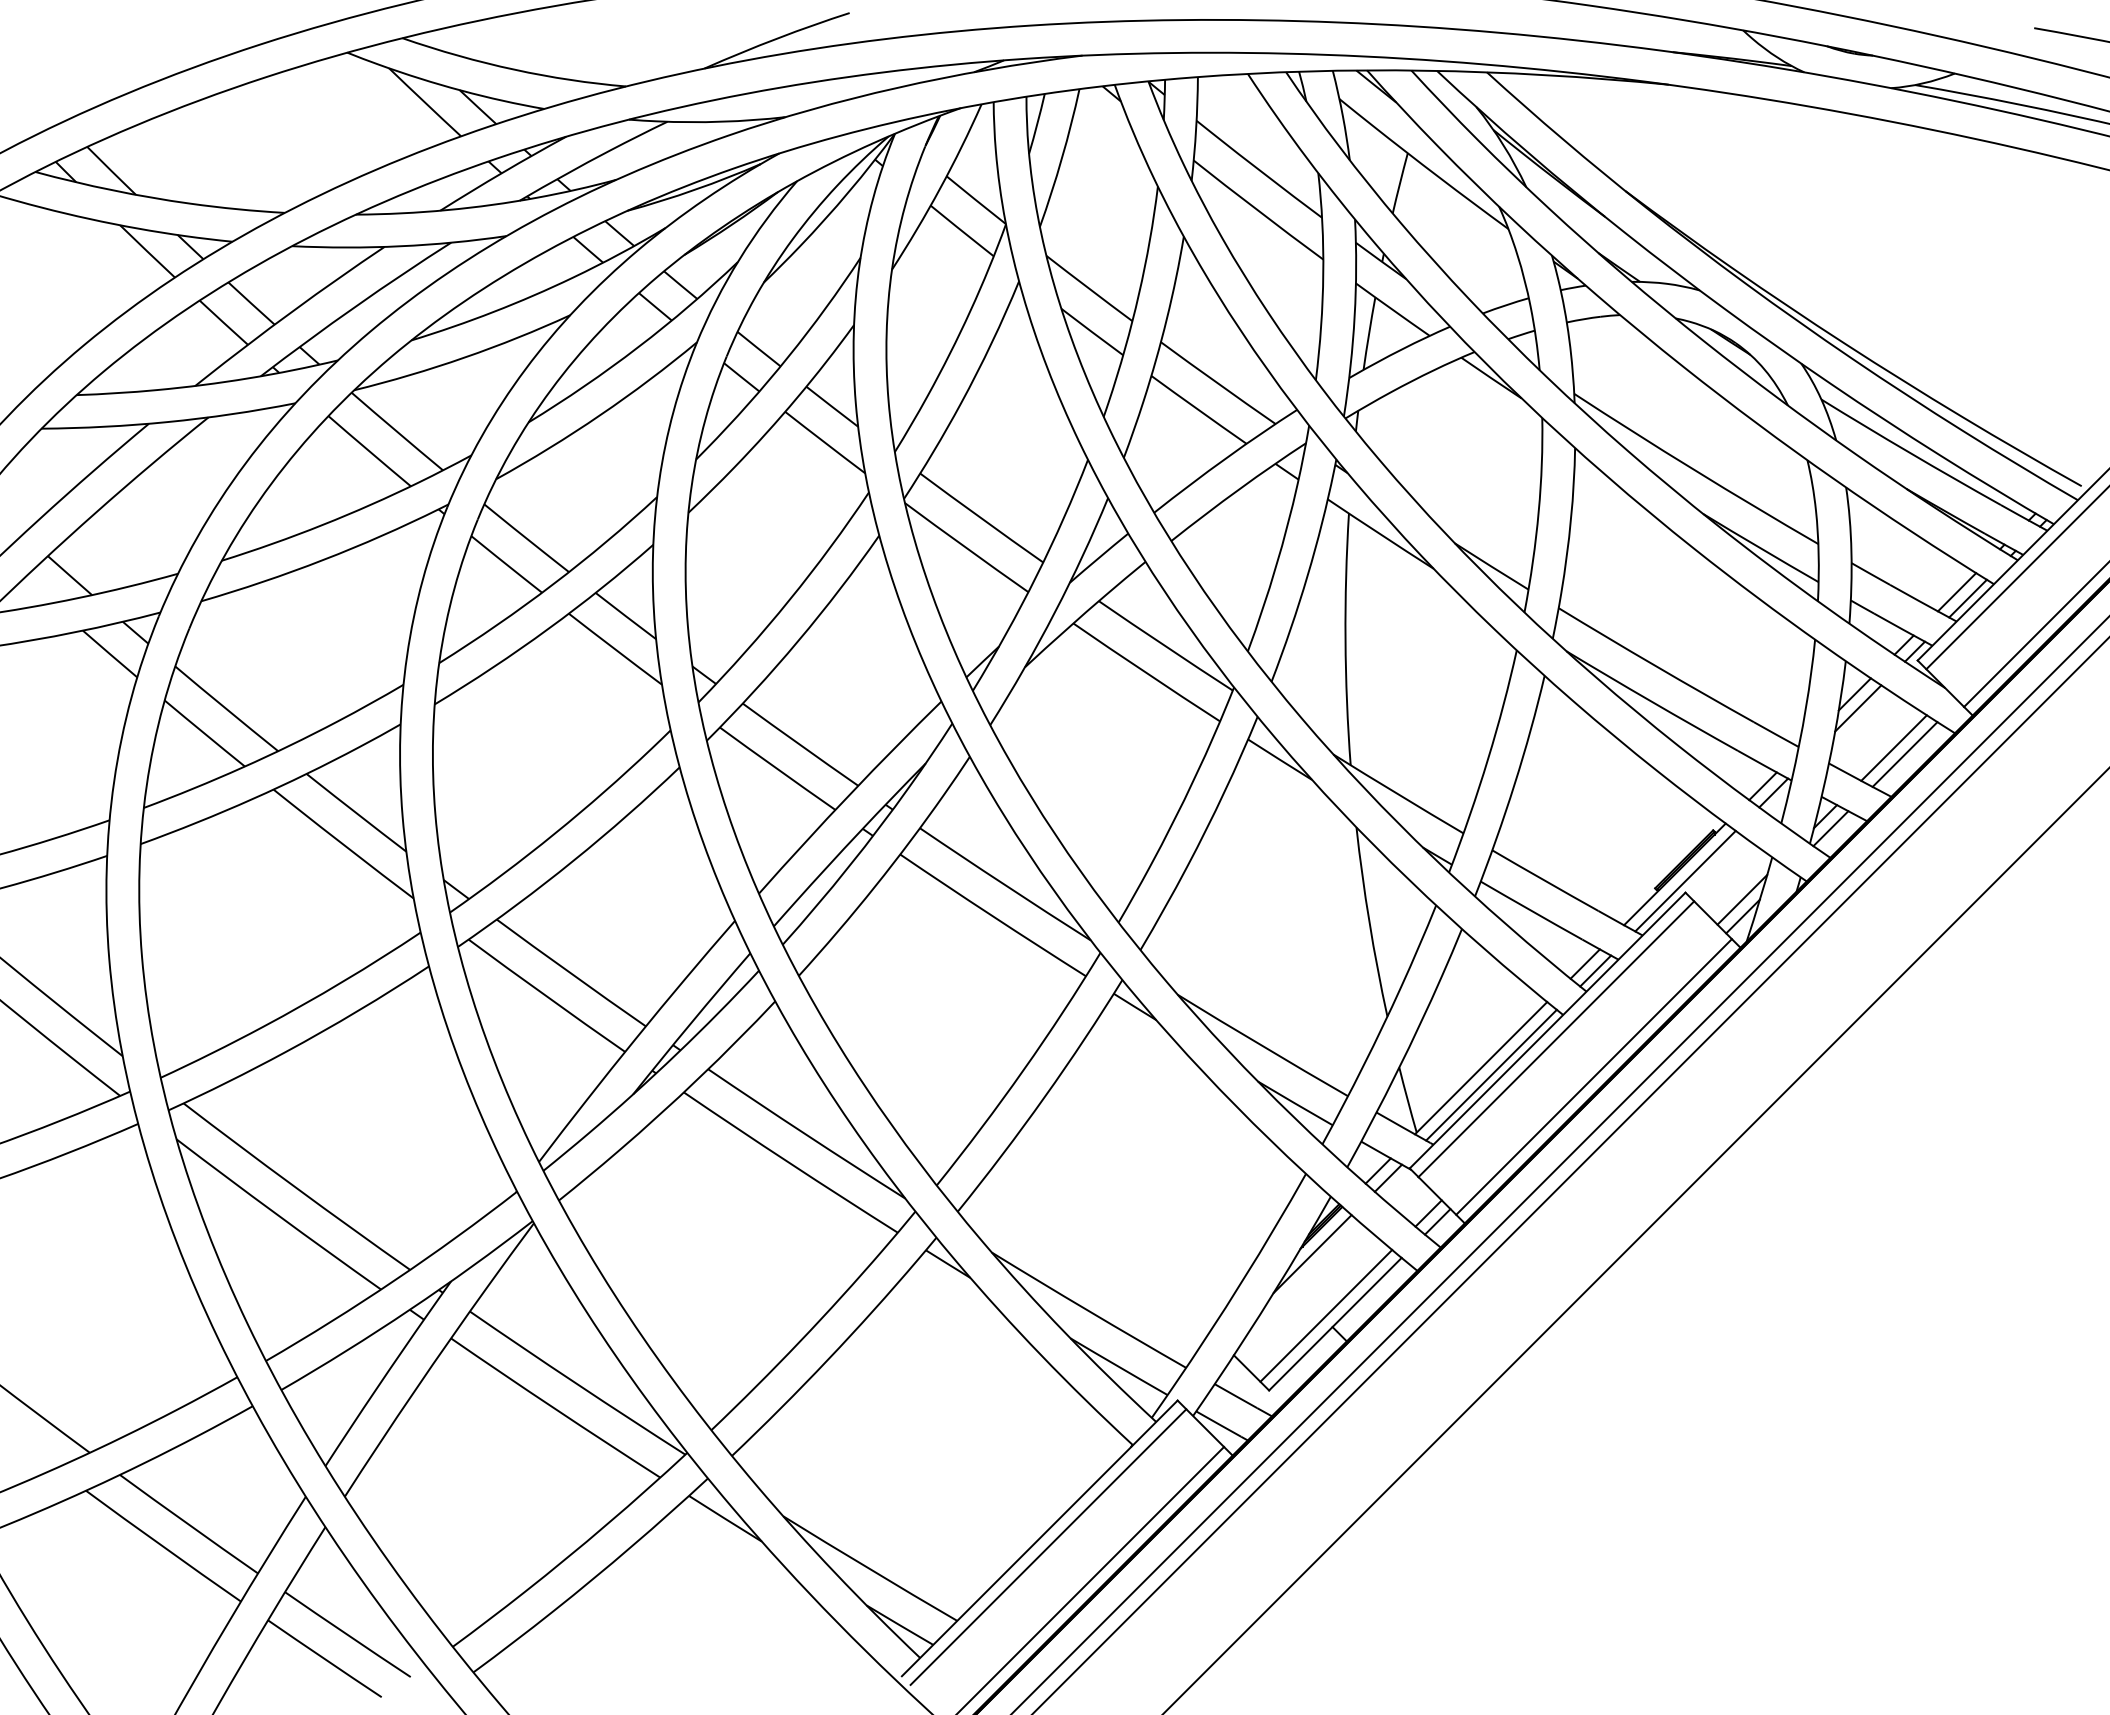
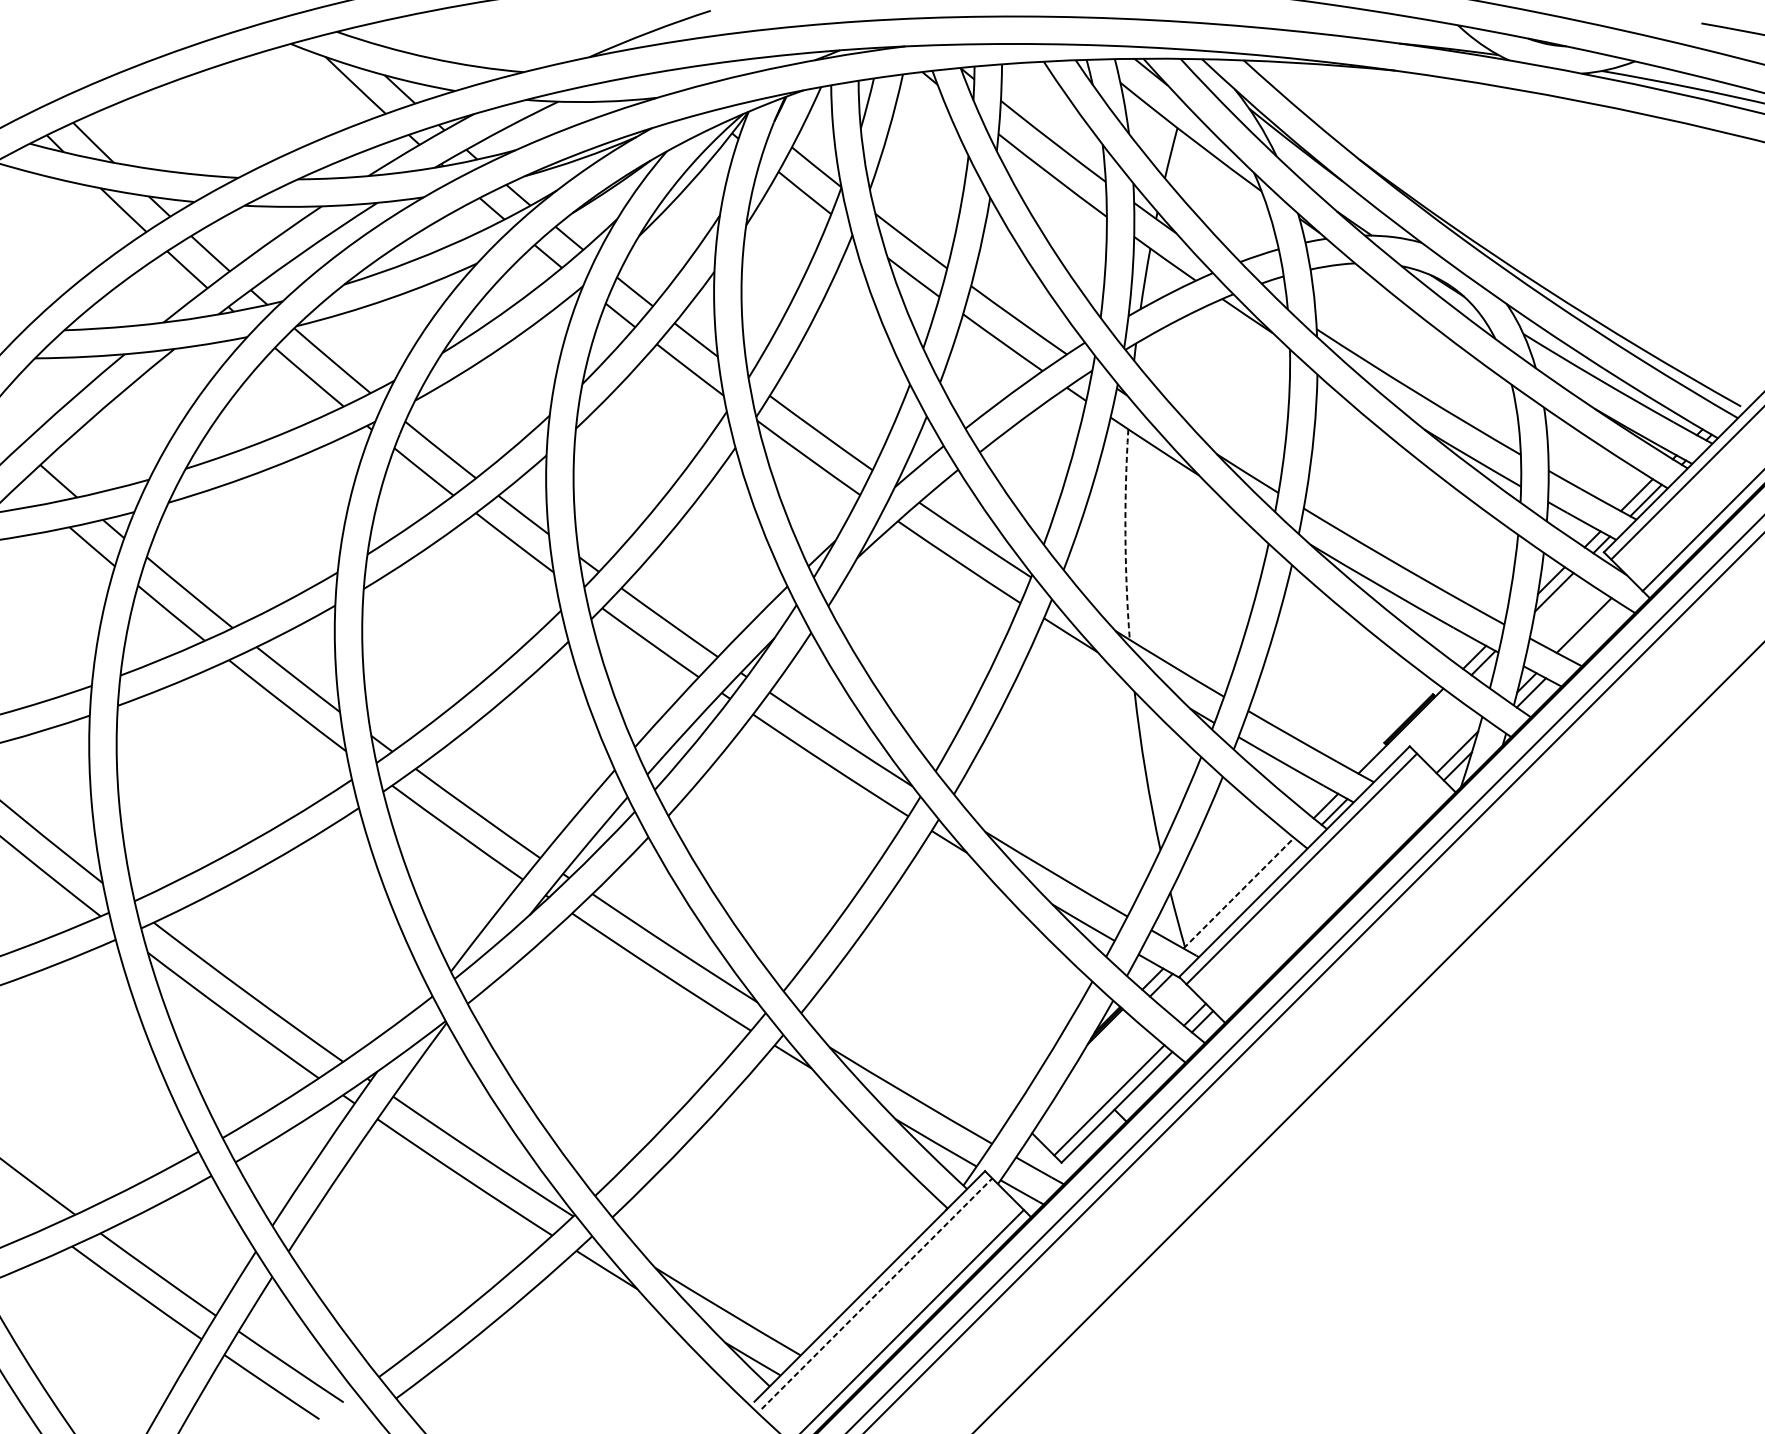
arc: (1345, 639) -> (1125, 534), solid -> dashed
line: (1904, 754) -> (1592, 630), removed
line: (1685, 880) -> (1409, 736), removed
line: (1481, 1068) -> (1239, 893), solid -> dashed
line: (1491, 1074) -> (1247, 898), removed
line: (1593, 1076) -> (1332, 900), removed
line: (1312, 1254) -> (1097, 1049), removed
line: (1048, 1547) -> (877, 1294), solid -> dashed

